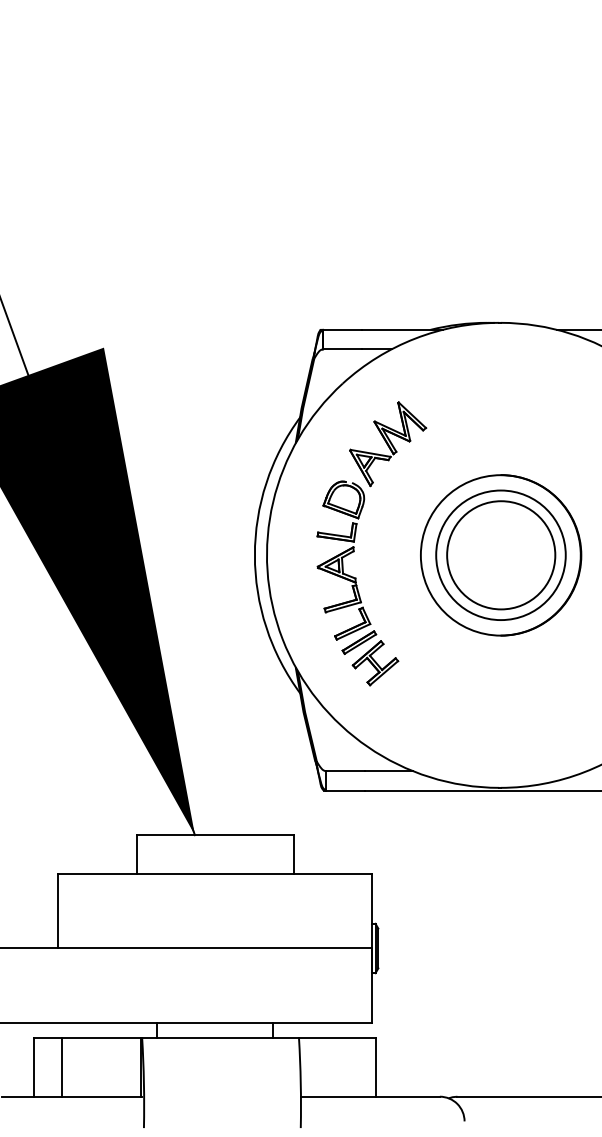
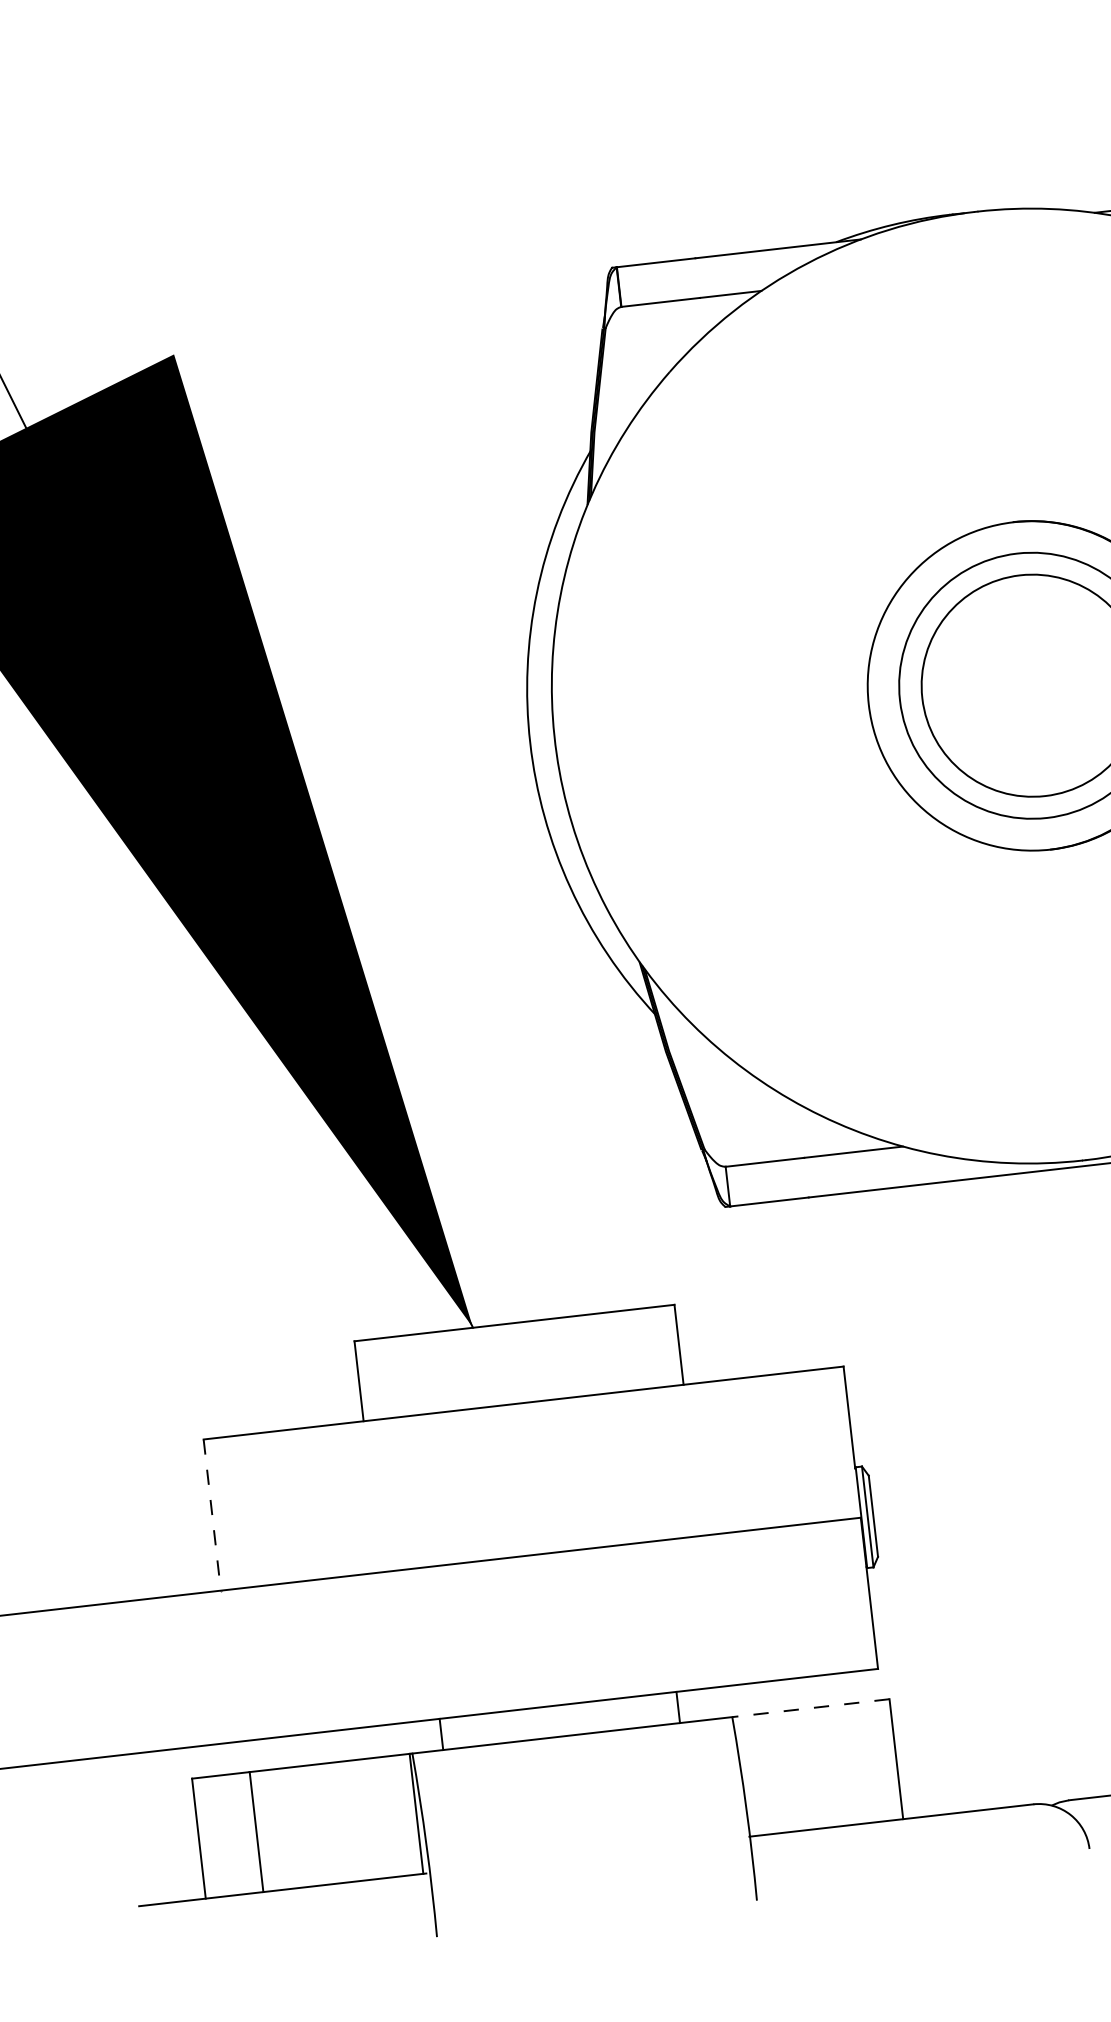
part: (355, 540) -> (731, 689), removed
line: (58, 911) -> (212, 1515), solid -> dashed
line: (337, 1037) -> (810, 1707), solid -> dashed

